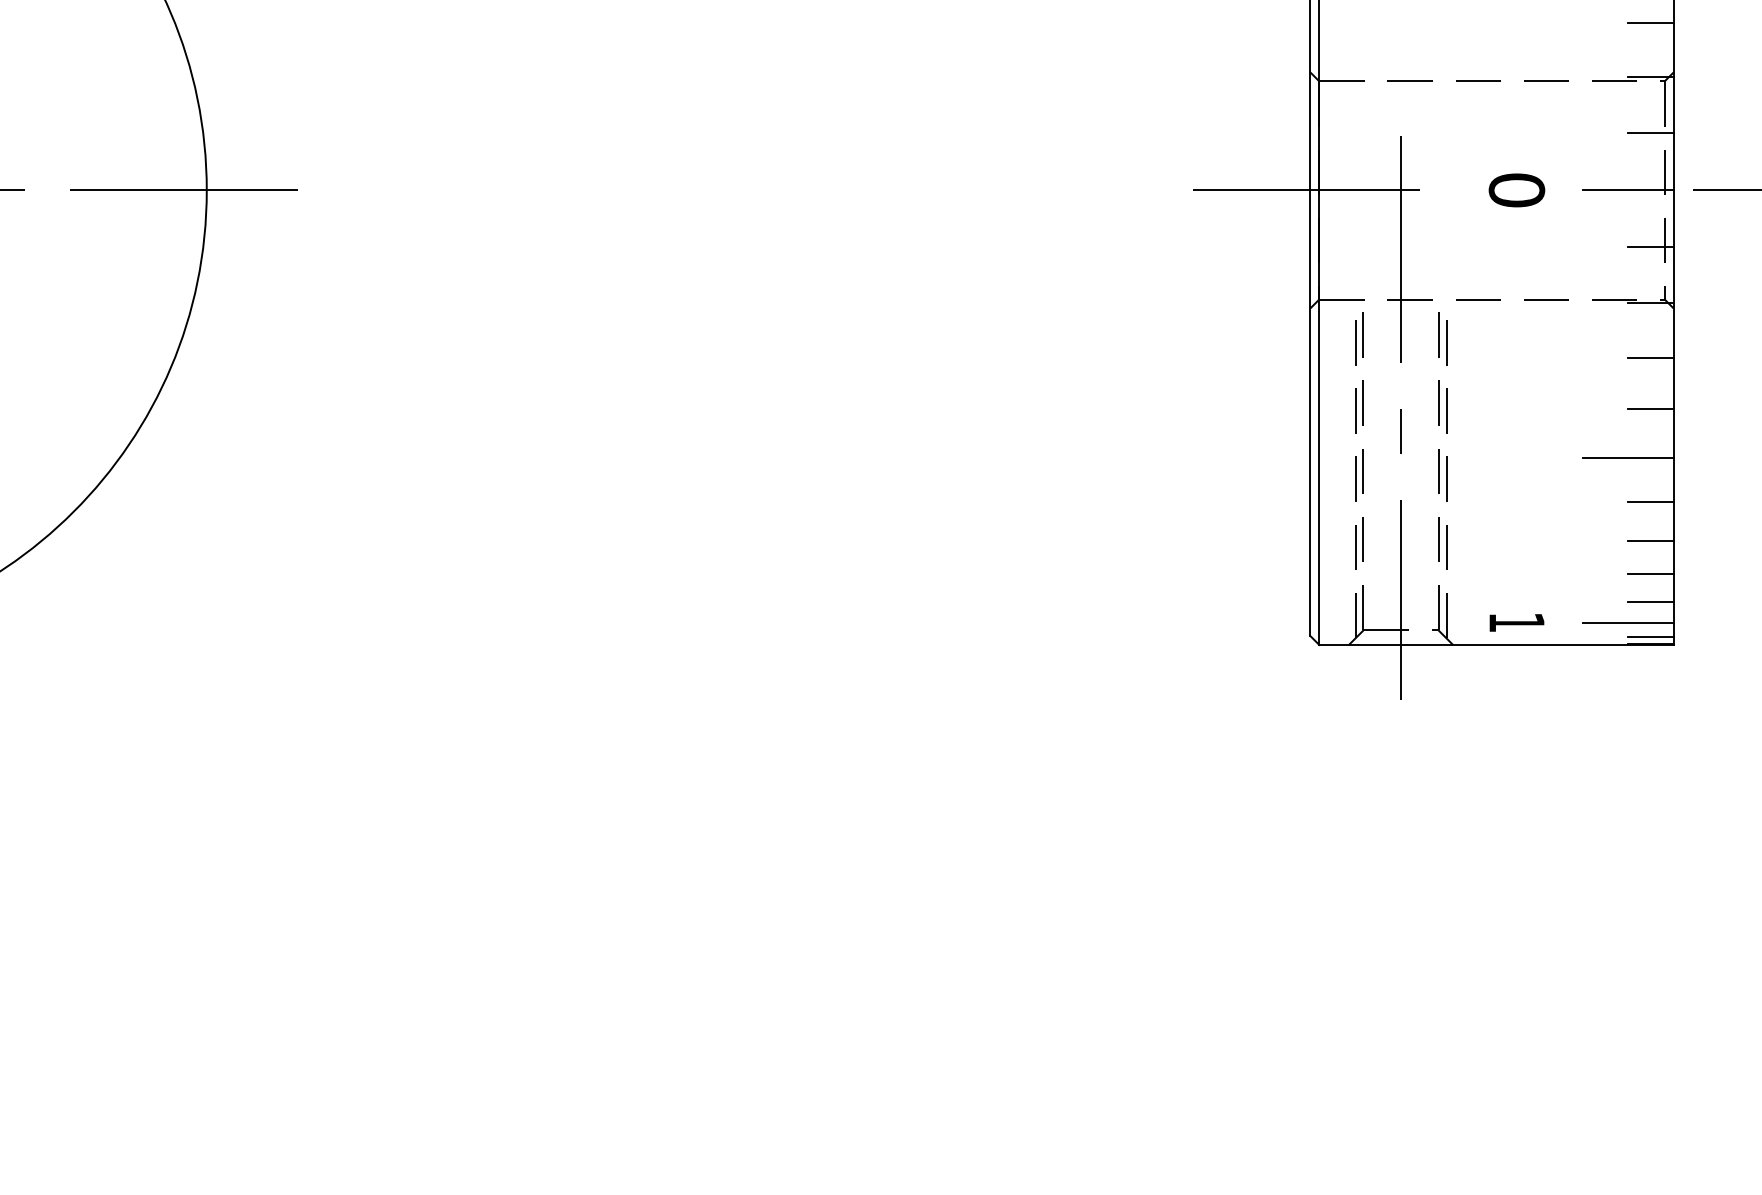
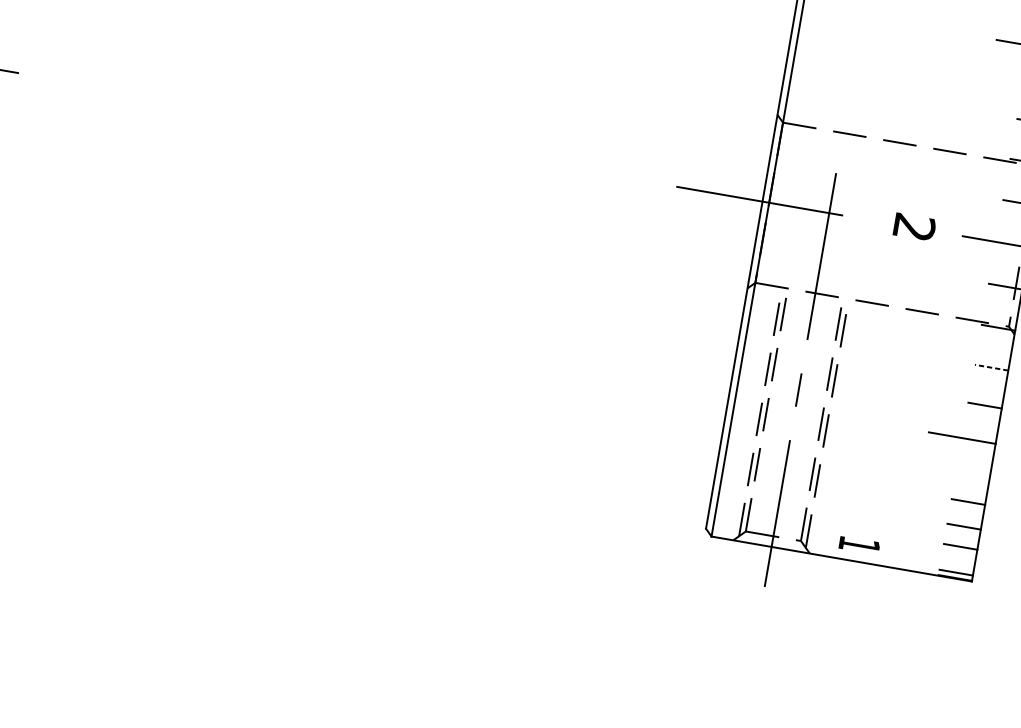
text: (1516, 190) -> (914, 227), 0 -> 2
line: (1651, 357) -> (991, 367), solid -> dashed
line: (1650, 501) -> (972, 473), removed
line: (1627, 622) -> (940, 559), removed

